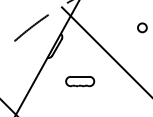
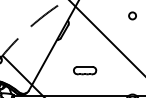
part: (80, 81) -> (85, 70), moved

